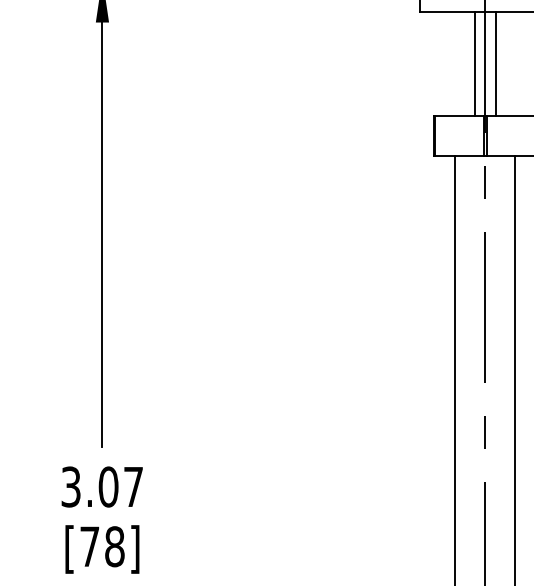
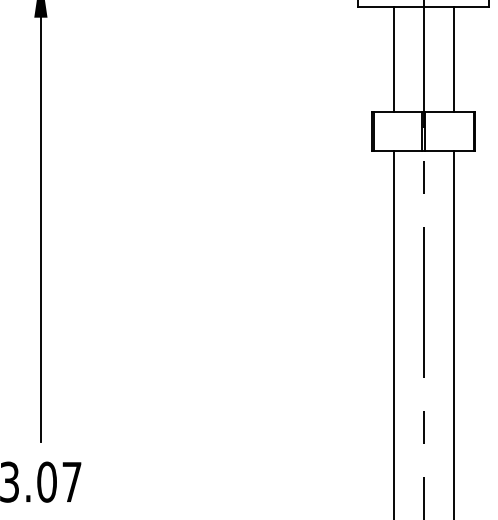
line: (475, 63) -> (393, 58), moved
line: (496, 63) -> (453, 58), moved

